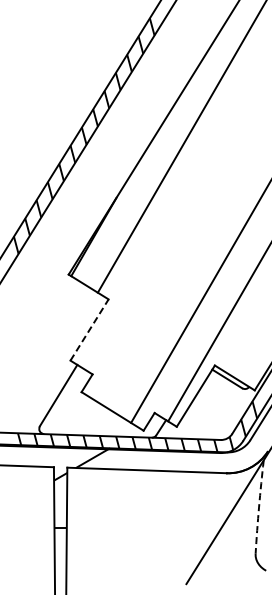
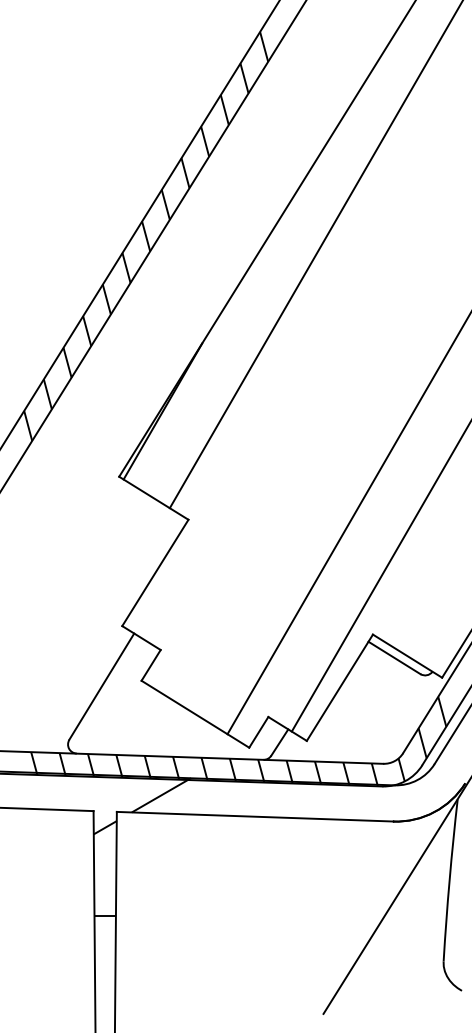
line: (89, 329) -> (155, 572), dashed -> solid
arc: (259, 507) -> (450, 880), dashed -> solid

